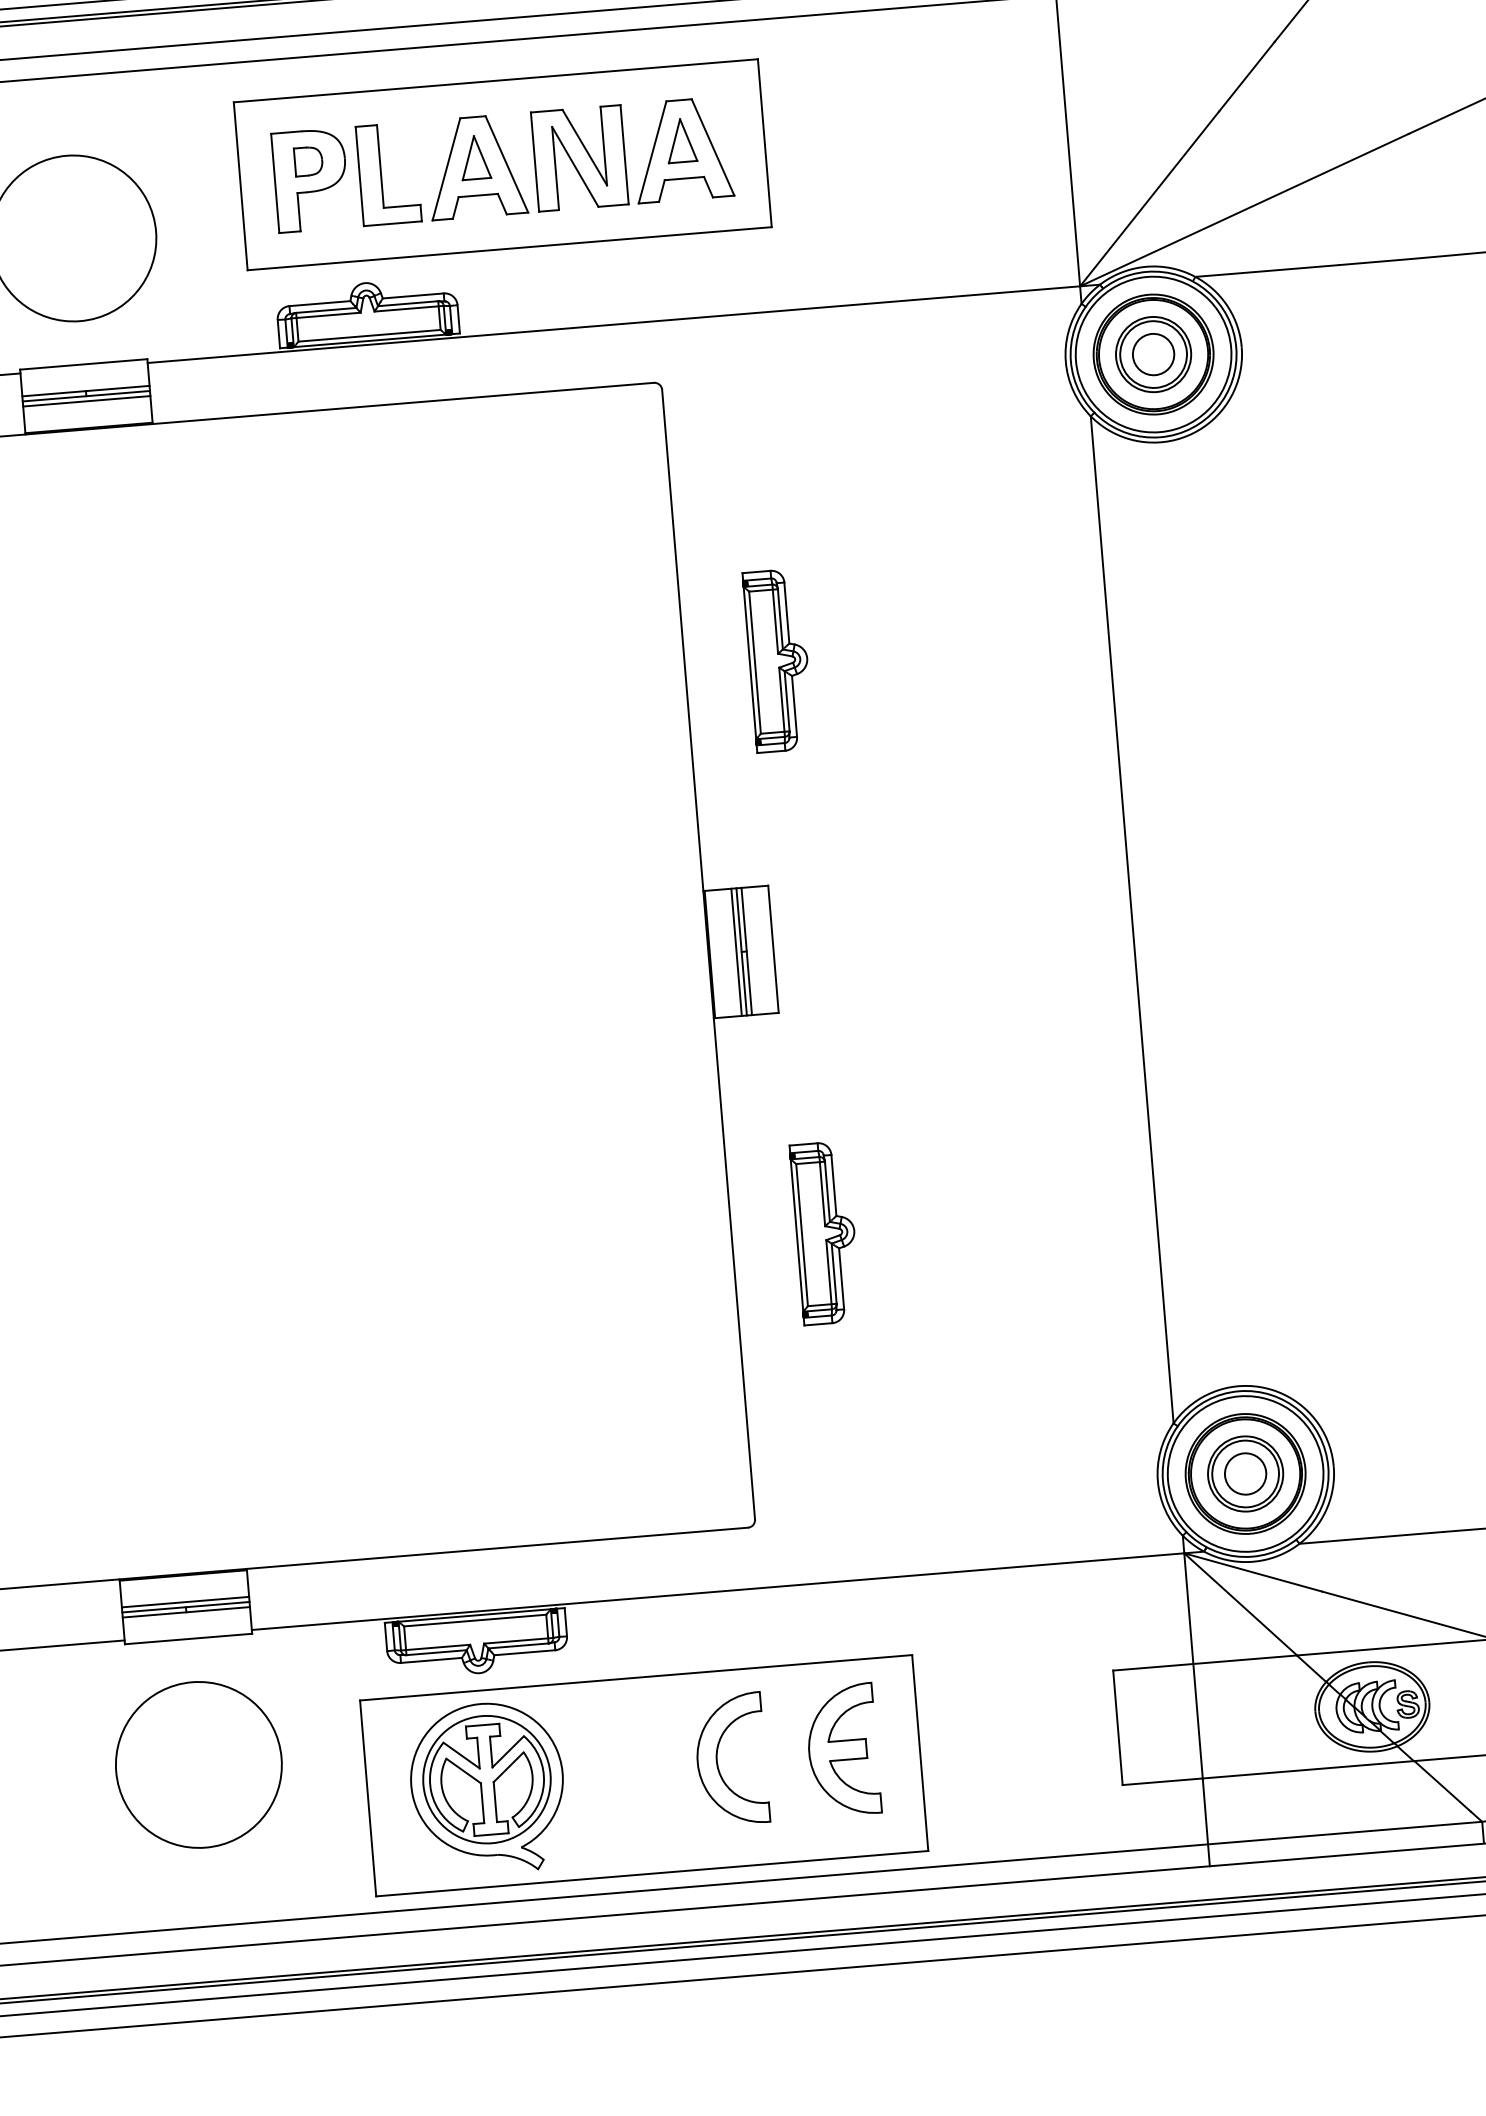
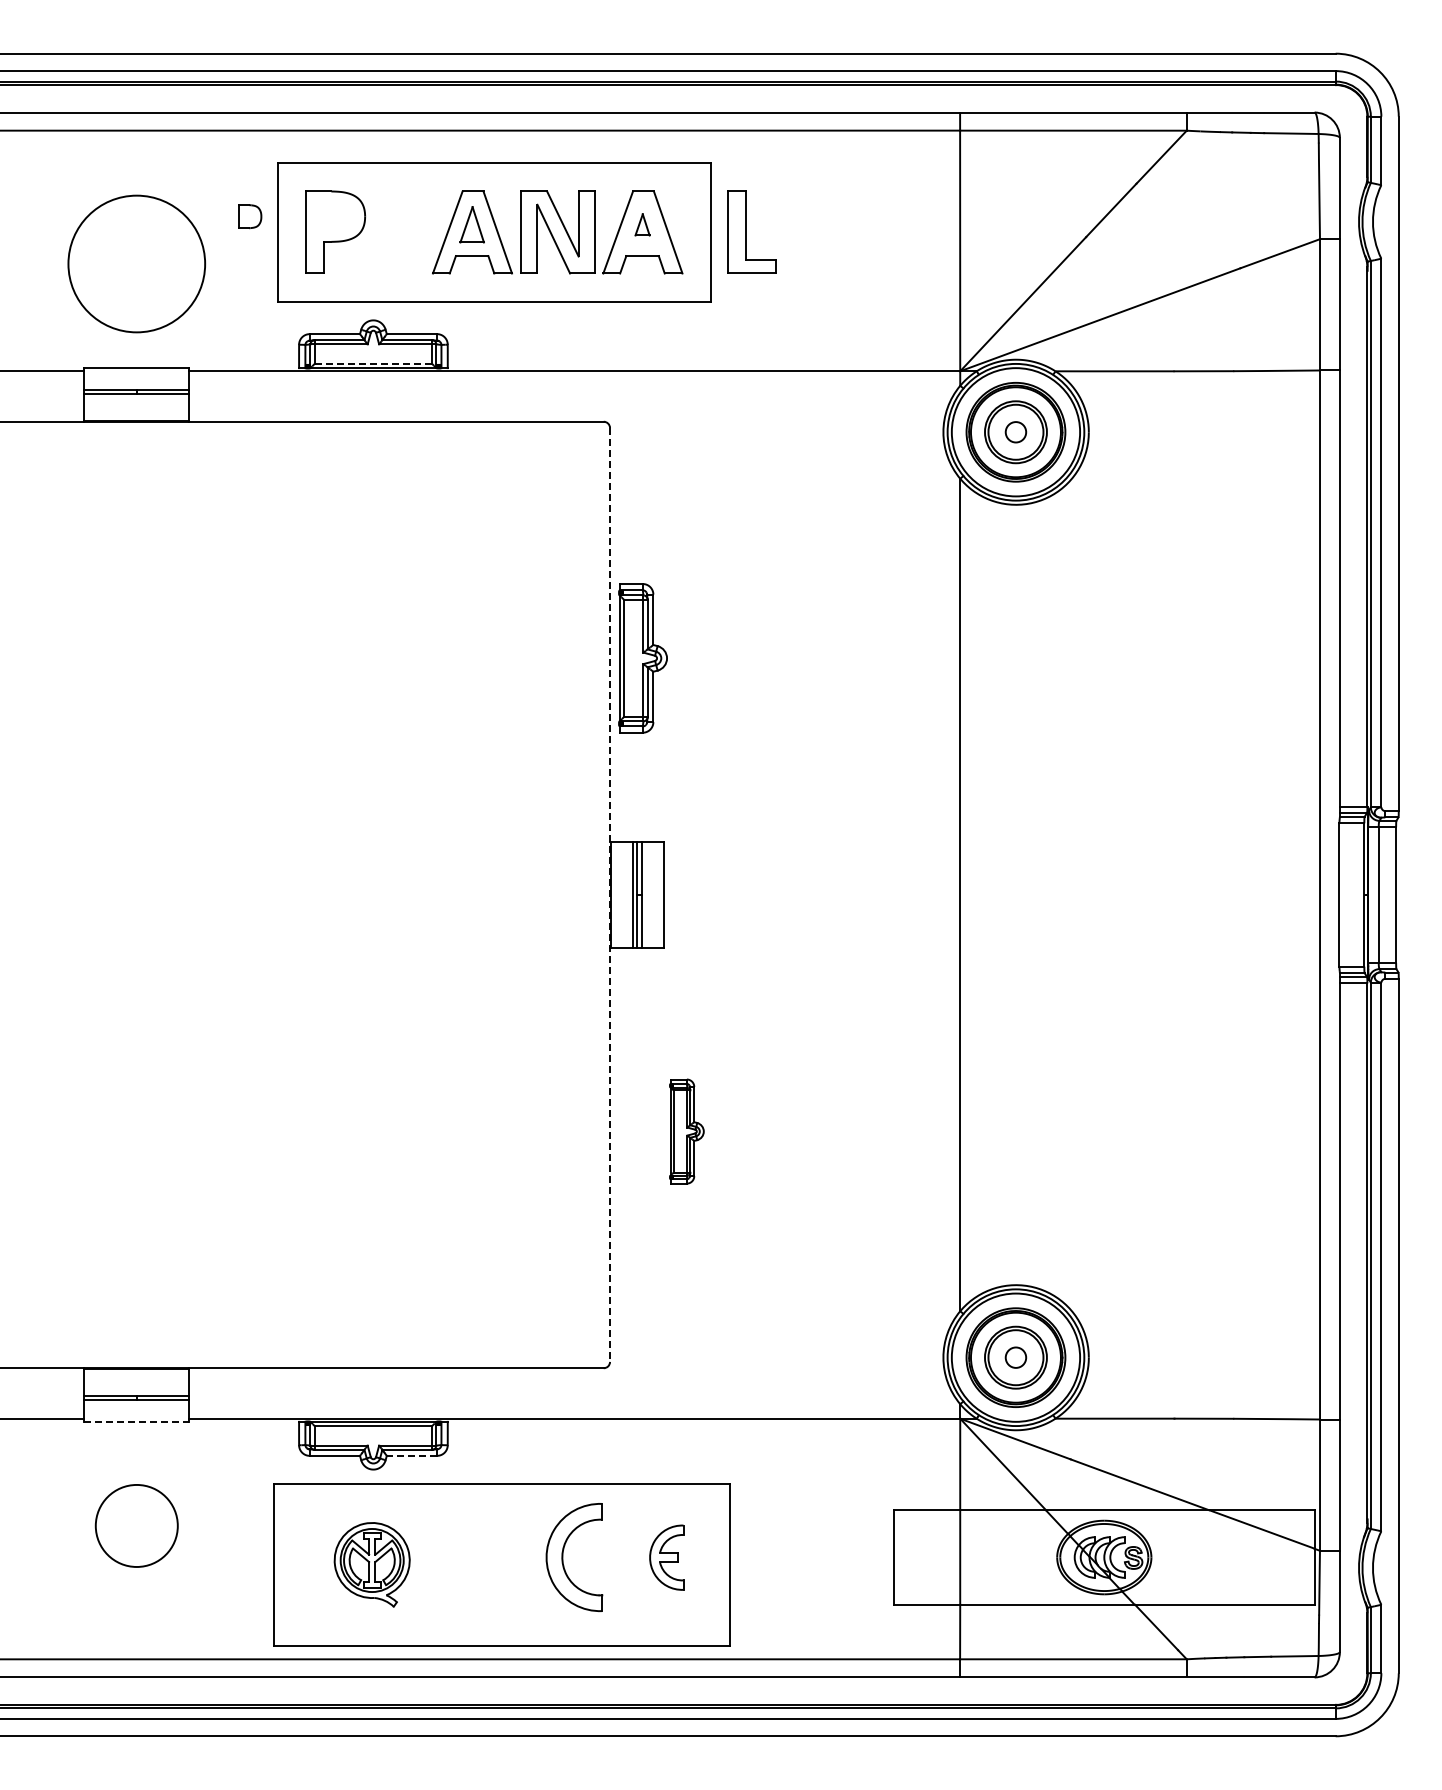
part: (681, 140) -> (642, 224), size x0.6
part: (309, 161) -> (250, 216), moved
part: (387, 173) -> (751, 231), moved
line: (369, 335) -> (373, 363), solid -> dashed
circle: (1153, 354) -> (1015, 432), size x0.6
line: (86, 401) -> (136, 398), removed
part: (777, 660) -> (642, 658), moved
line: (709, 955) -> (610, 895), solid -> dashed
part: (824, 1233) -> (686, 1131), size x0.7
circle: (1245, 1473) -> (1015, 1357), size x0.6
line: (185, 1602) -> (136, 1391), removed
line: (188, 1638) -> (136, 1421), solid -> dashed
line: (524, 1652) -> (411, 1455), solid -> dashed
part: (842, 1750) -> (666, 1557), size x0.6
circle: (198, 1764) -> (136, 1525), size x0.6
part: (486, 1788) -> (371, 1564), size x0.6

